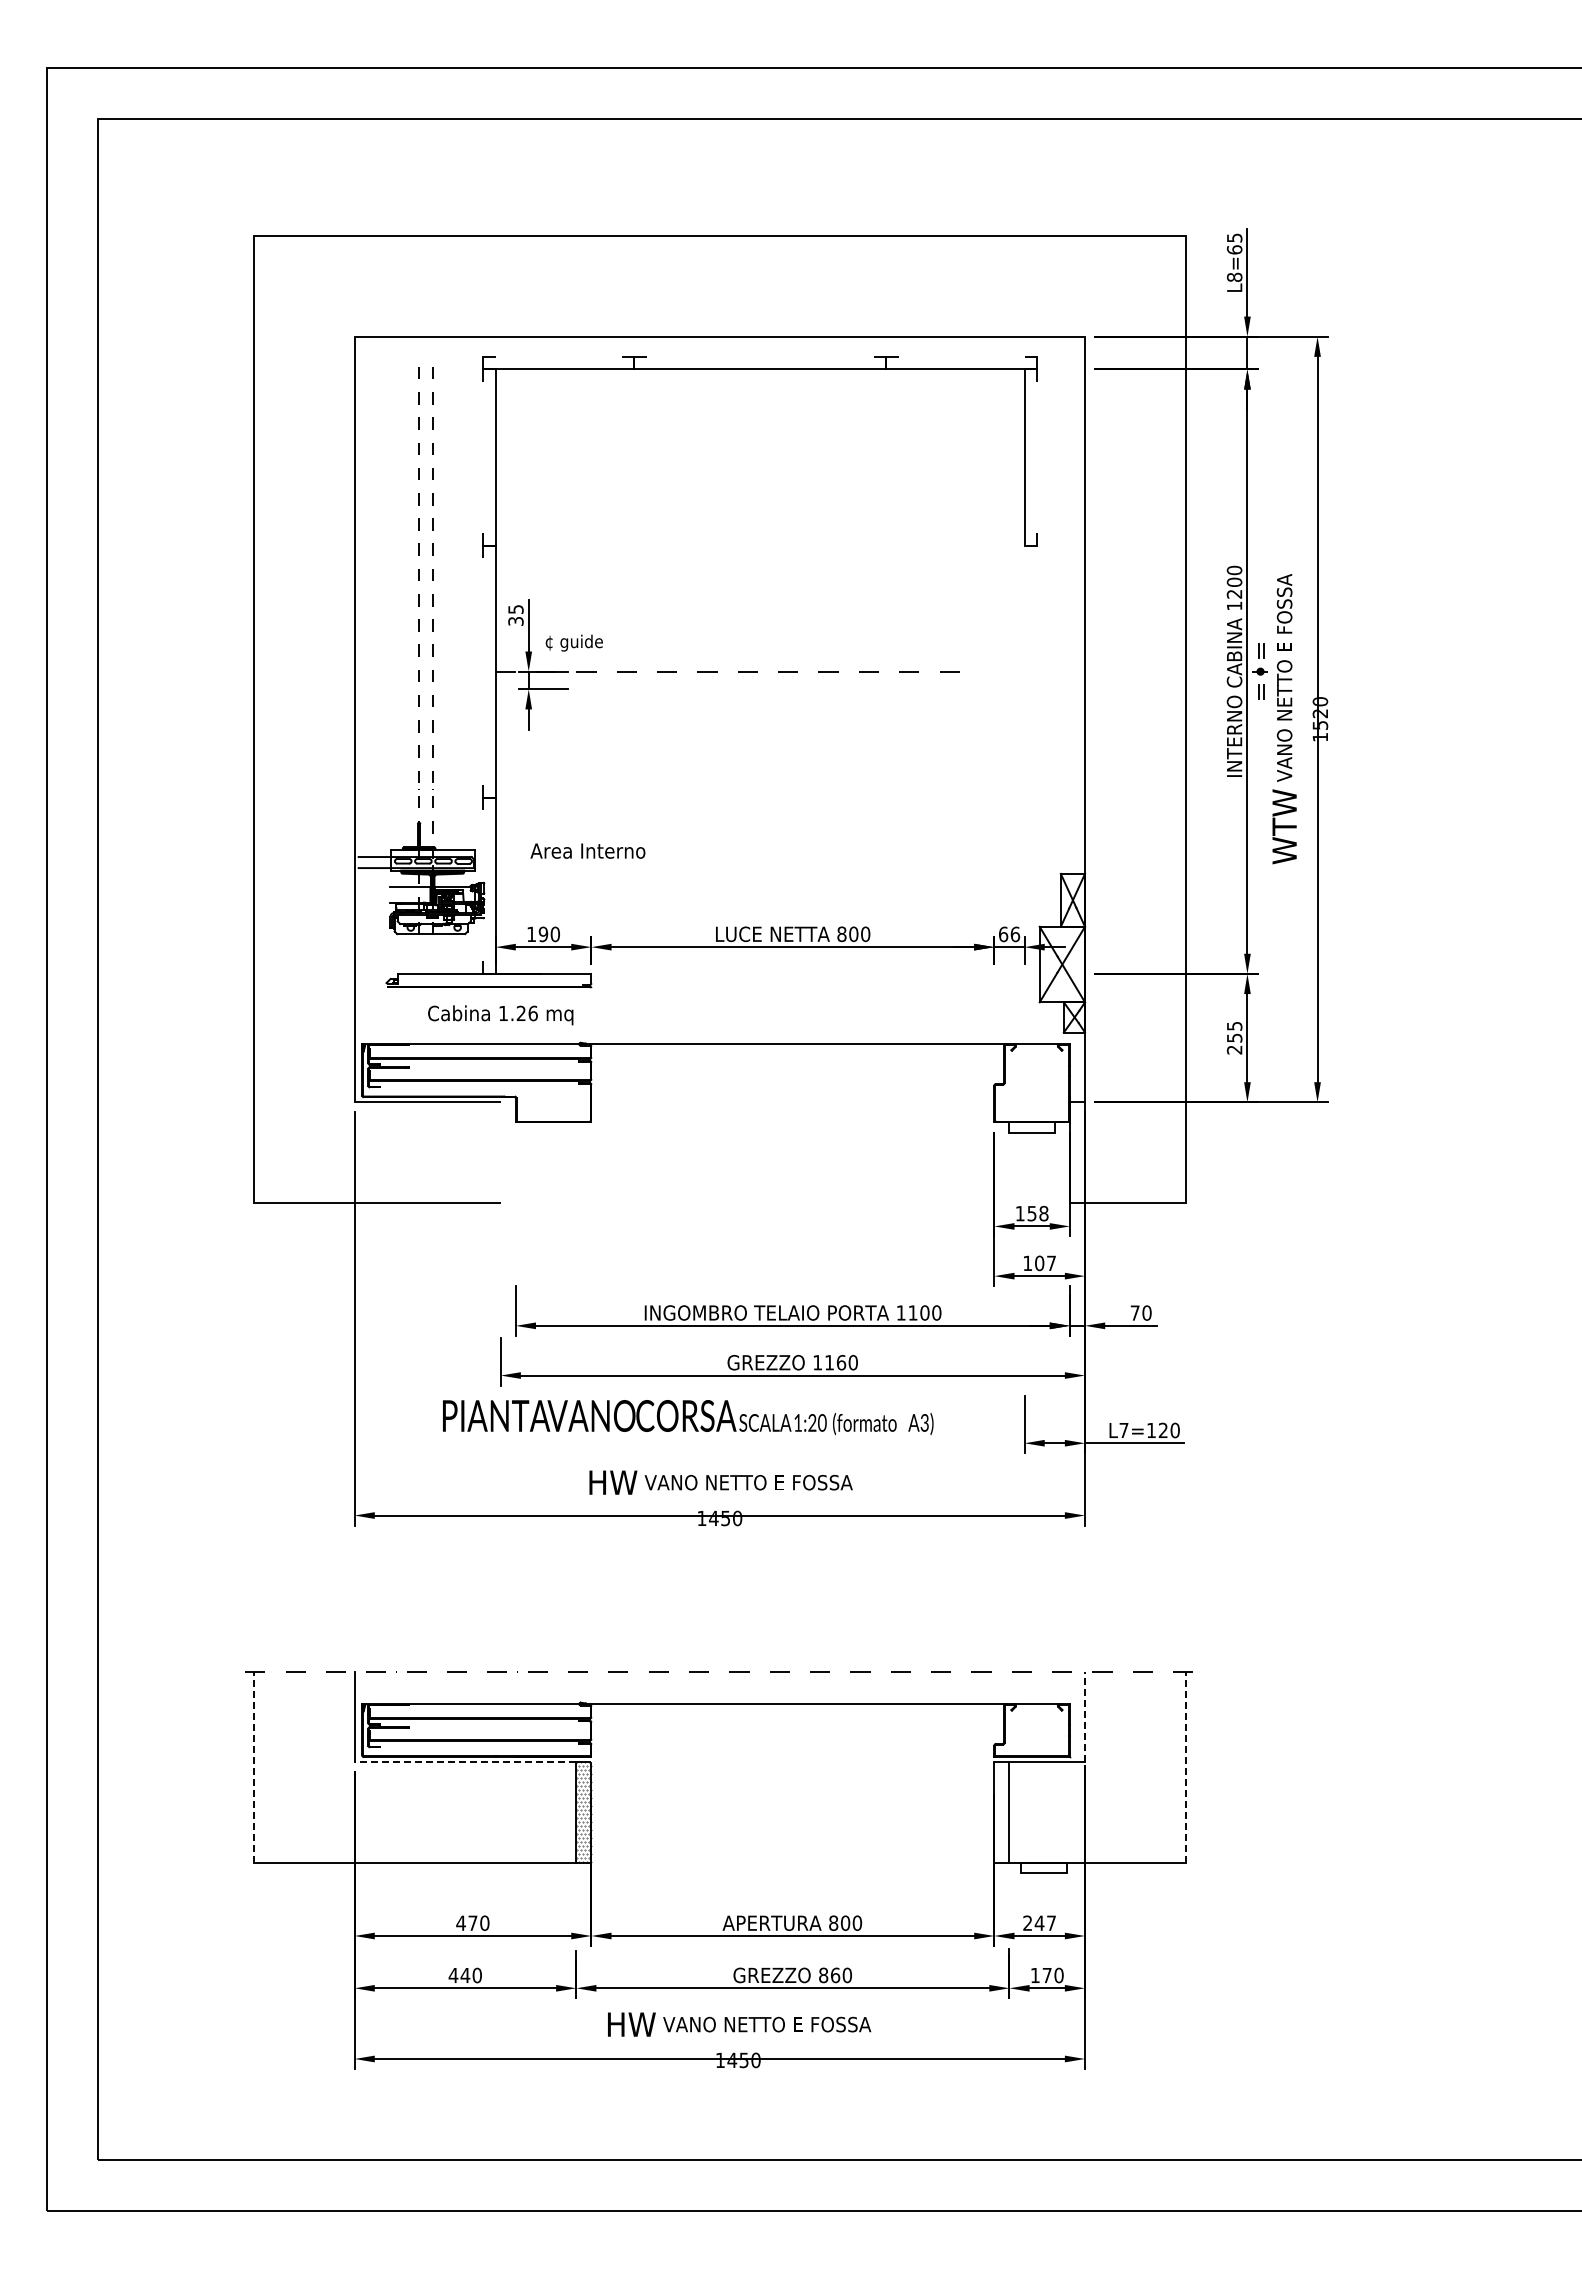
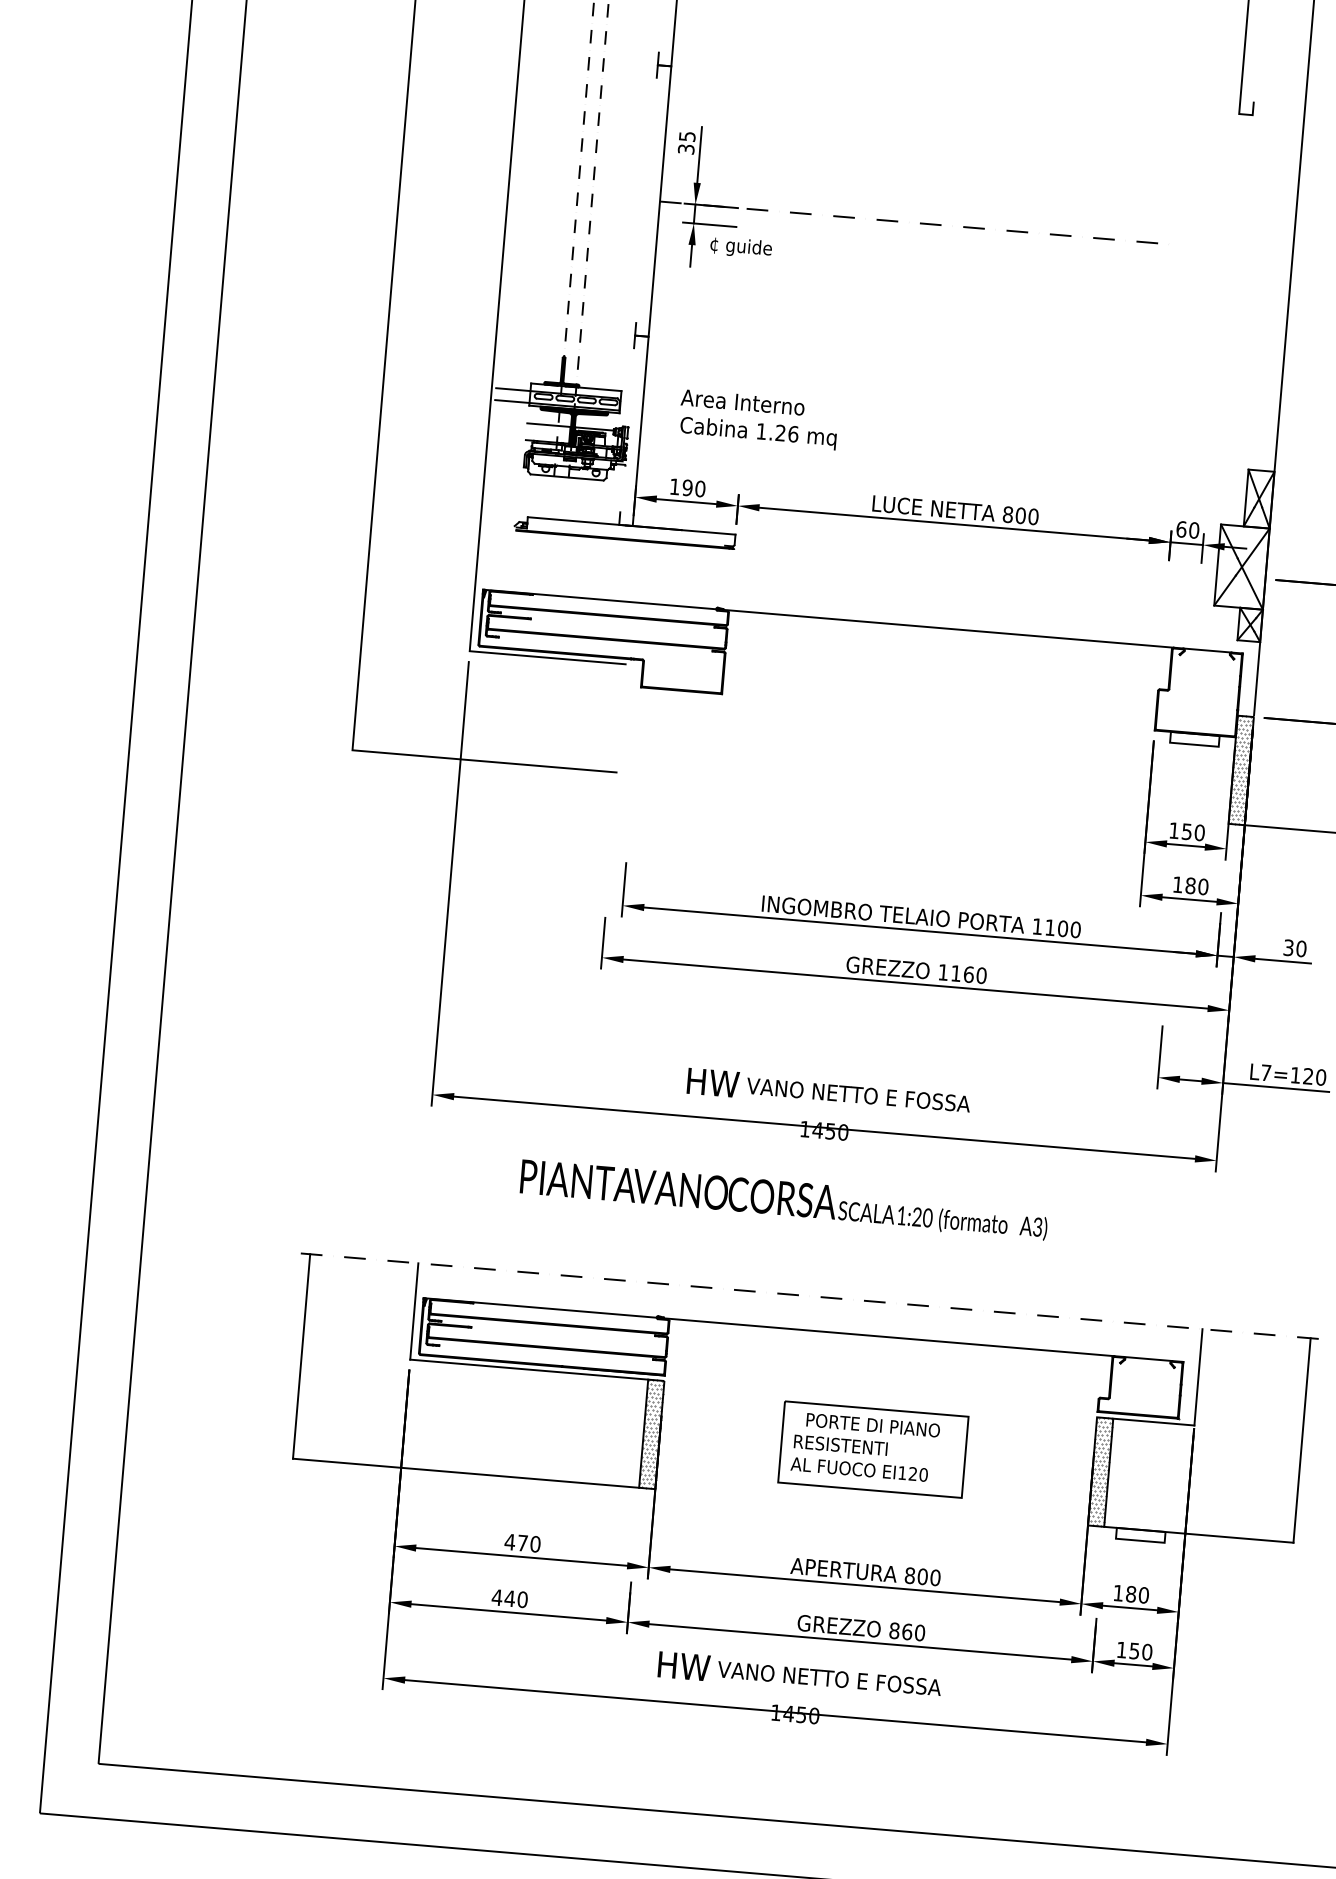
text: (573, 642) -> (740, 247), moved
text: (1015, 933) -> (1194, 529), 66 -> 60
text: (500, 1015) -> (758, 433), moved
hatch: (1076, 1152) -> (1240, 770), added
text: (1043, 1213) -> (1199, 832), 158 -> 150
text: (1045, 1263) -> (1196, 886), 107 -> 180
text: (1134, 1312) -> (1288, 947), 70 -> 30
text: (688, 1417) -> (784, 1200), moved
line: (1085, 1717) -> (1198, 1377), dashed -> solid
line: (465, 1762) -> (529, 1369), dashed -> solid
line: (253, 1767) -> (301, 1356), dashed -> solid
line: (1185, 1767) -> (1301, 1440), dashed -> solid
part: (789, 1809) -> (872, 1449), added
hatch: (1001, 1812) -> (1100, 1471), added
text: (1039, 1922) -> (1131, 1593), 247 -> 180
text: (1046, 1975) -> (1133, 1651), 170 -> 150

